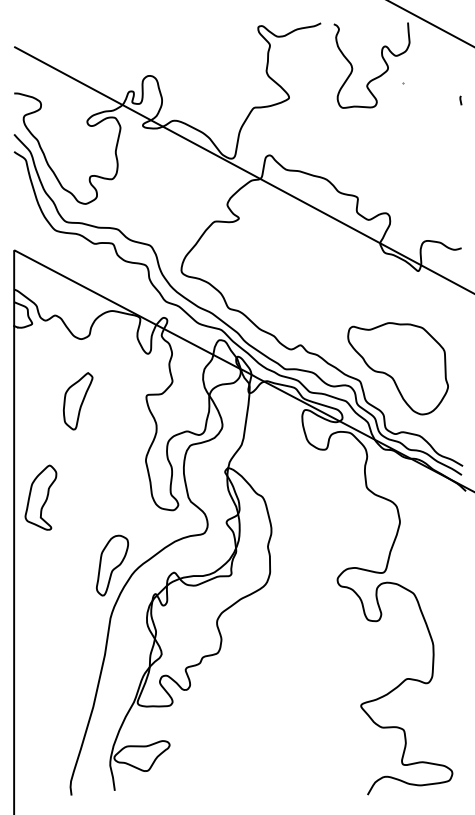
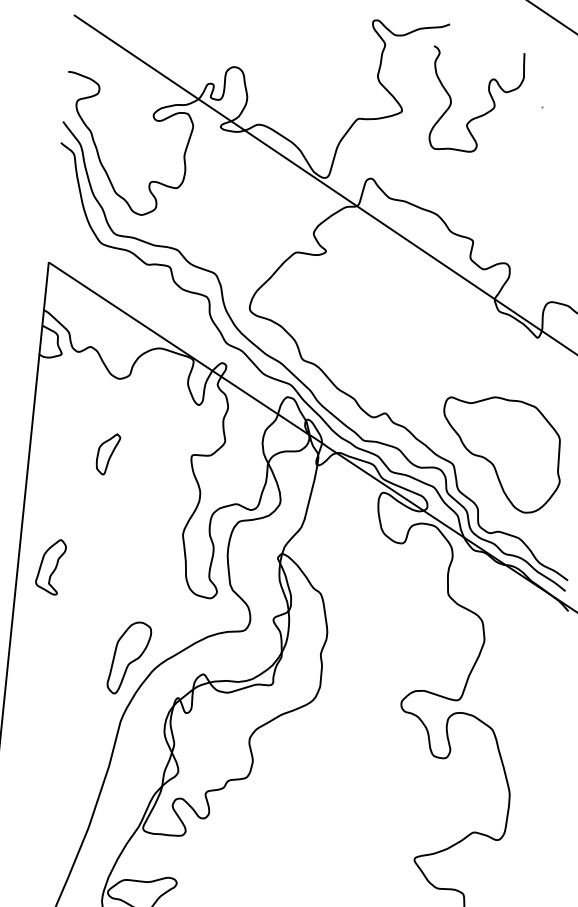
curve: (377, 76) -> (480, 114), moved
part: (78, 401) -> (108, 454), size x0.6
part: (40, 497) -> (50, 566), size x0.7

